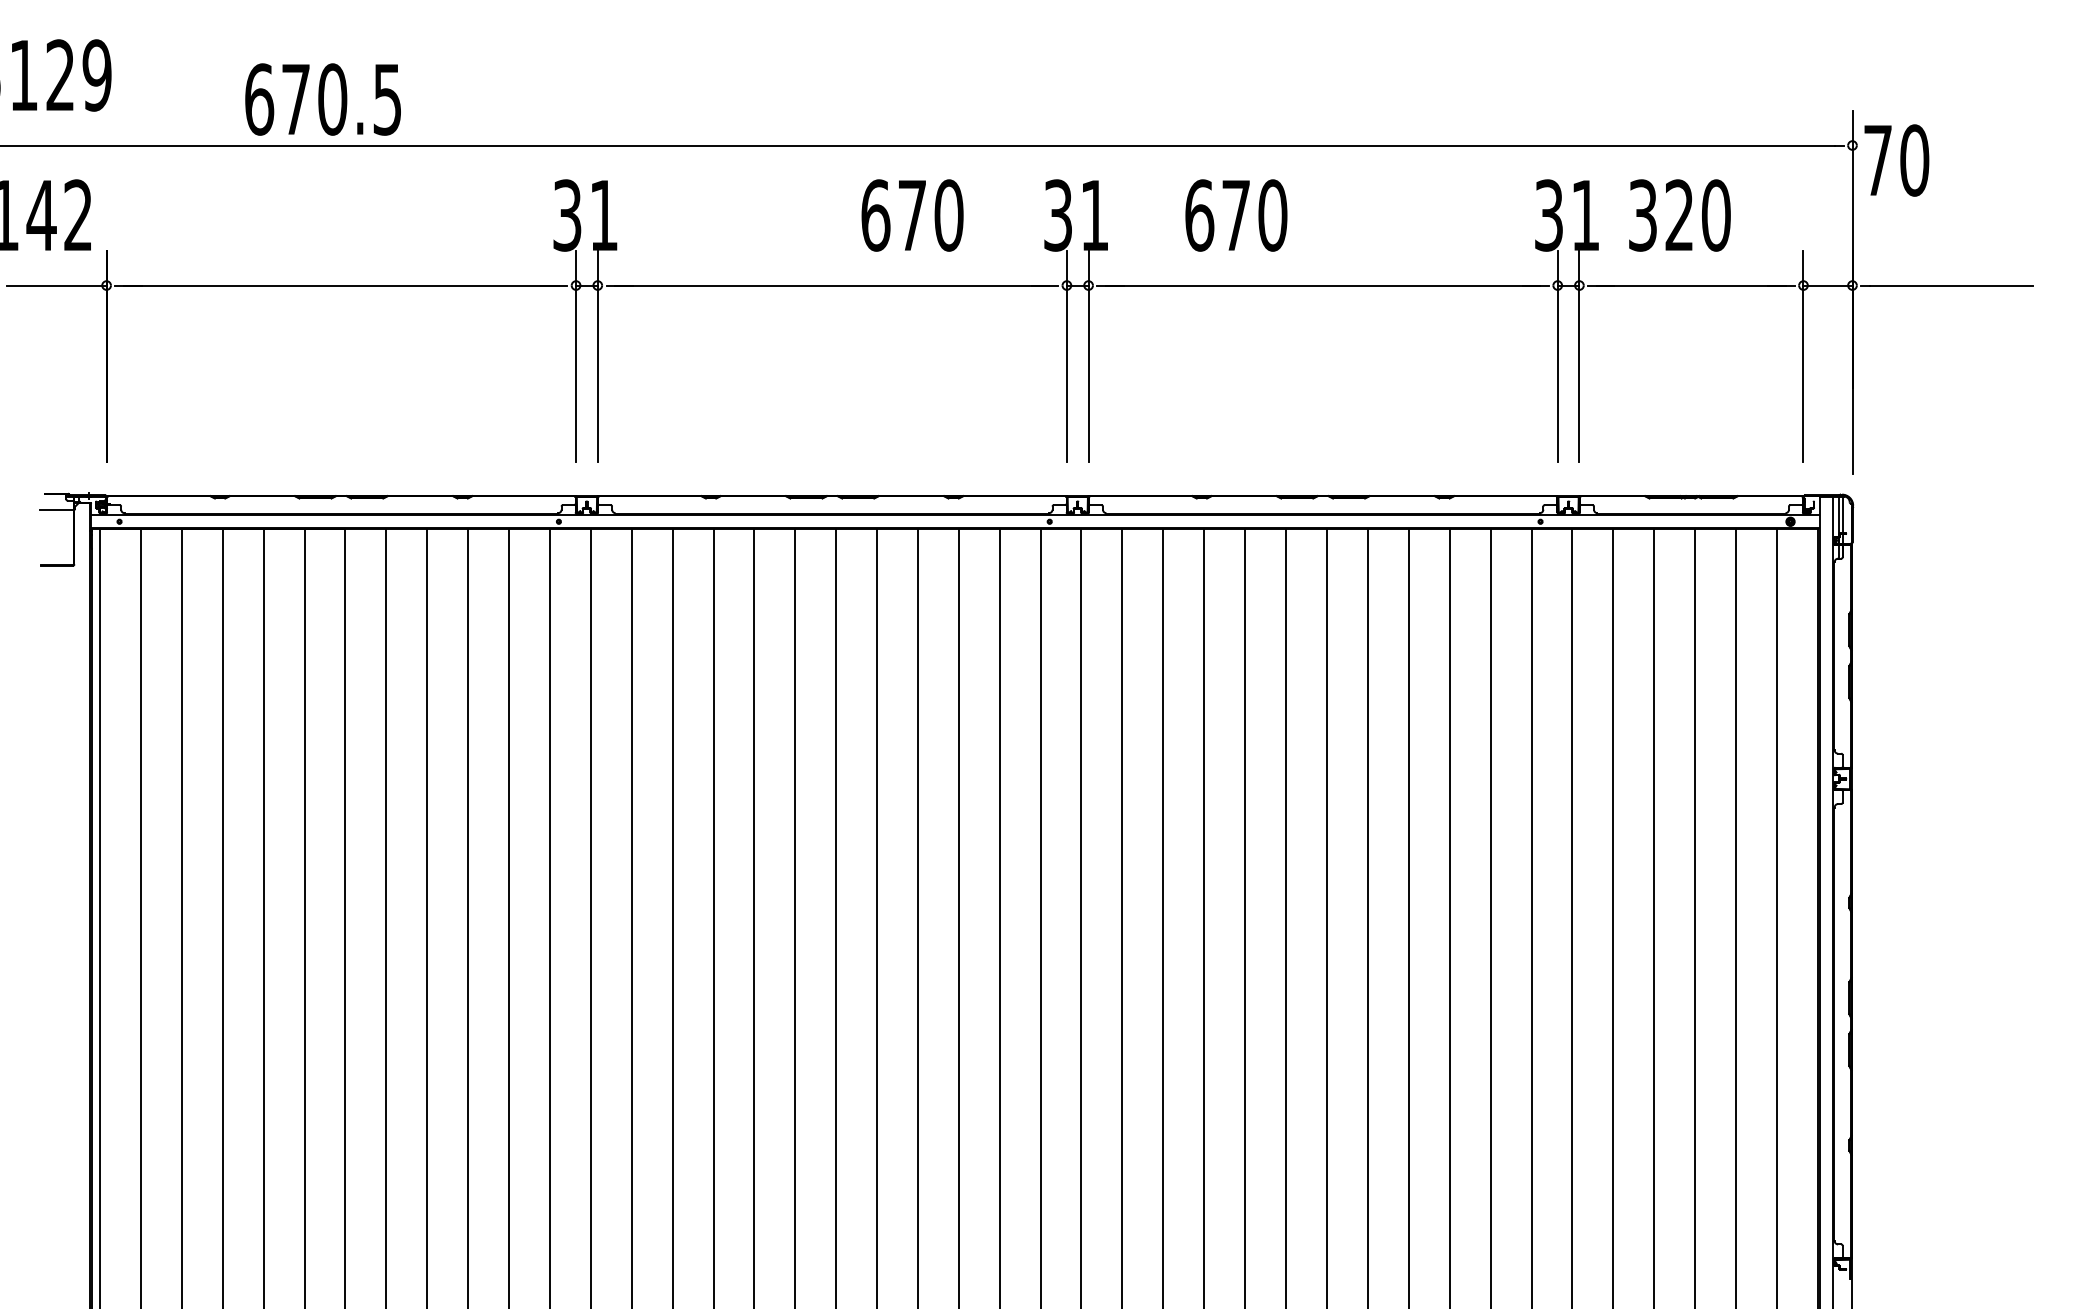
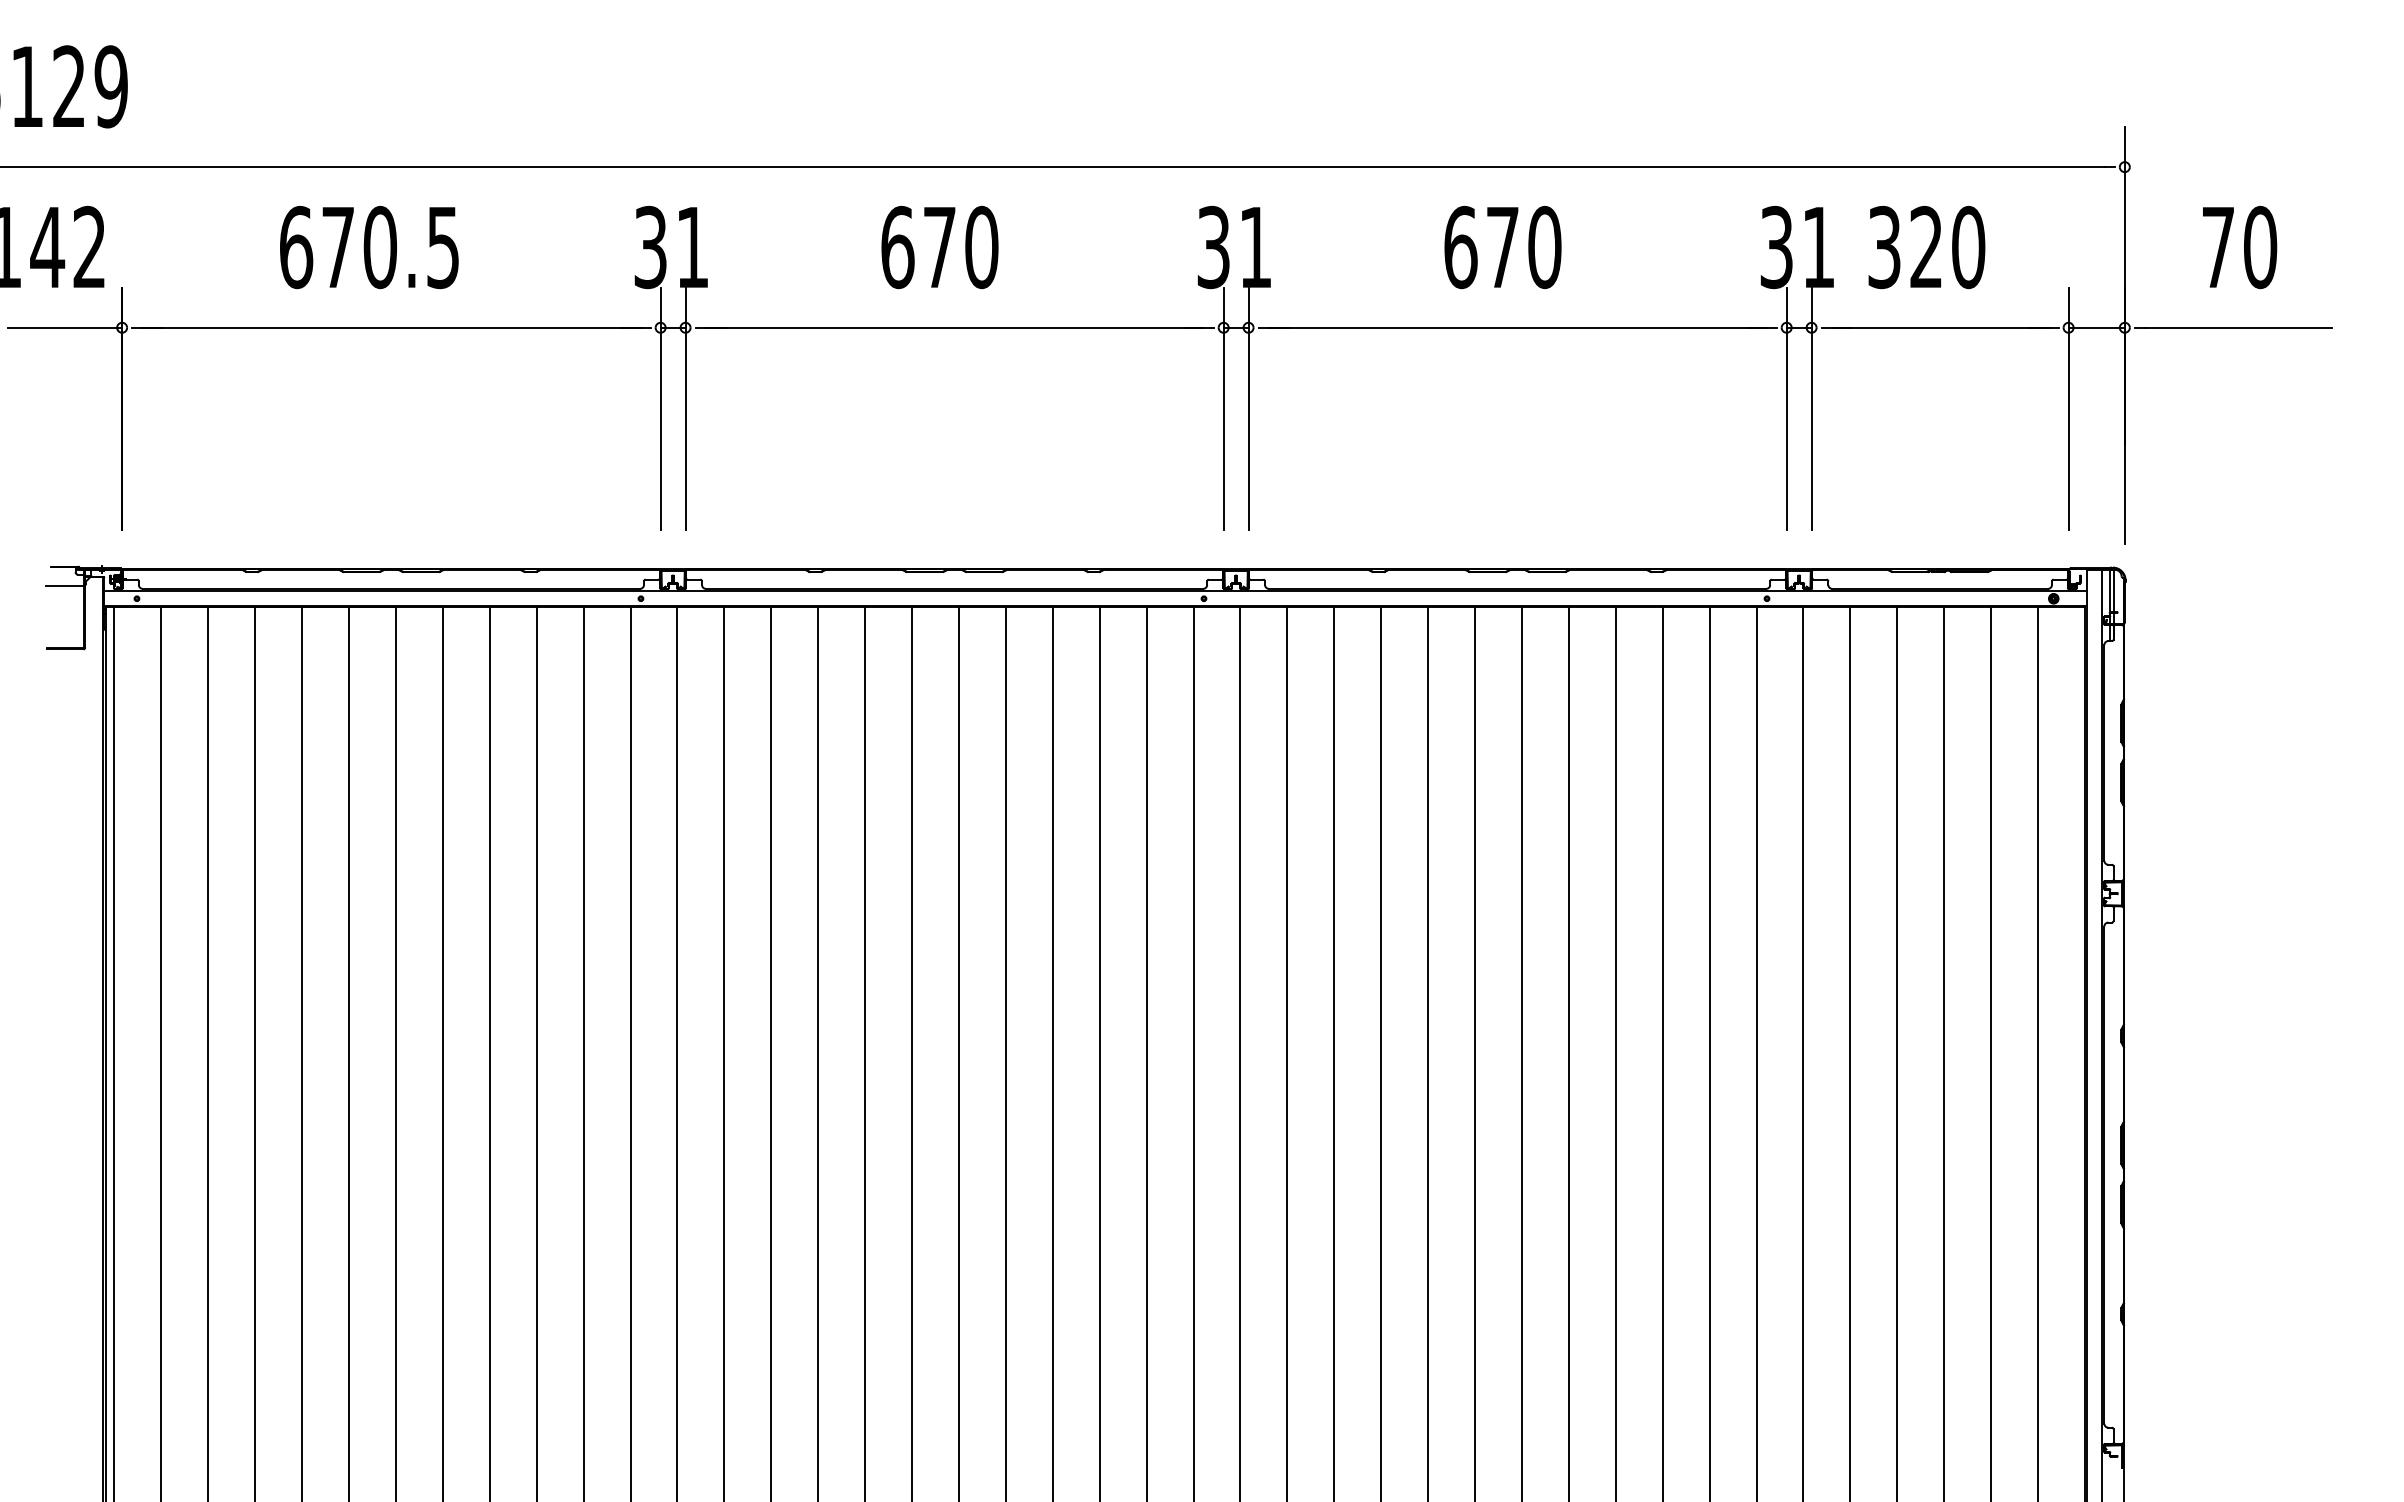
text: (322, 99) -> (368, 247), moved
text: (1896, 160) -> (2239, 247), moved
text: (912, 215) -> (939, 247), moved
text: (1236, 215) -> (1503, 247), moved

